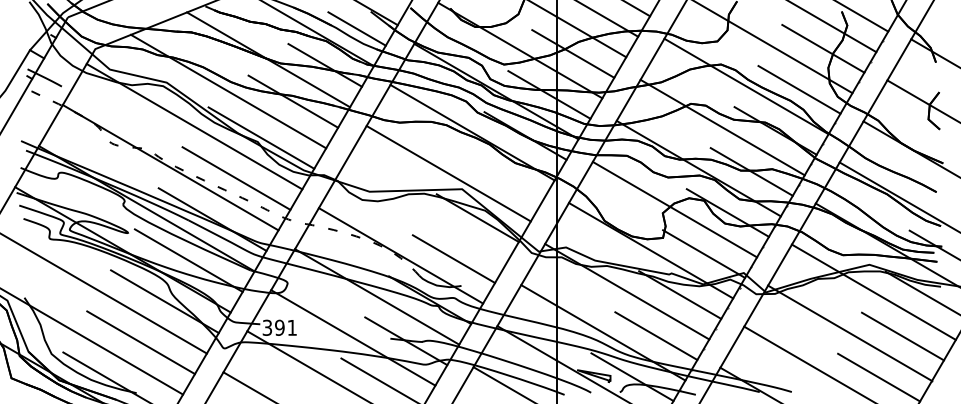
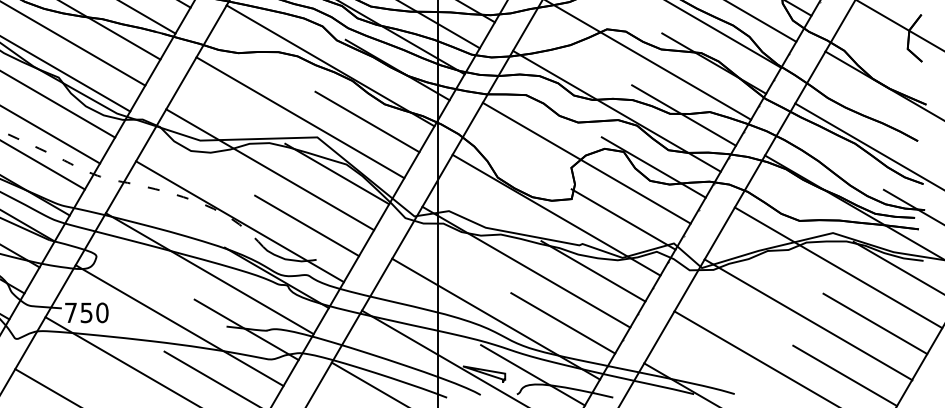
line: (501, 176) -> (367, 121), added
line: (424, 214) -> (269, 169), added
text: (279, 327) -> (86, 312), 391 -> 750

